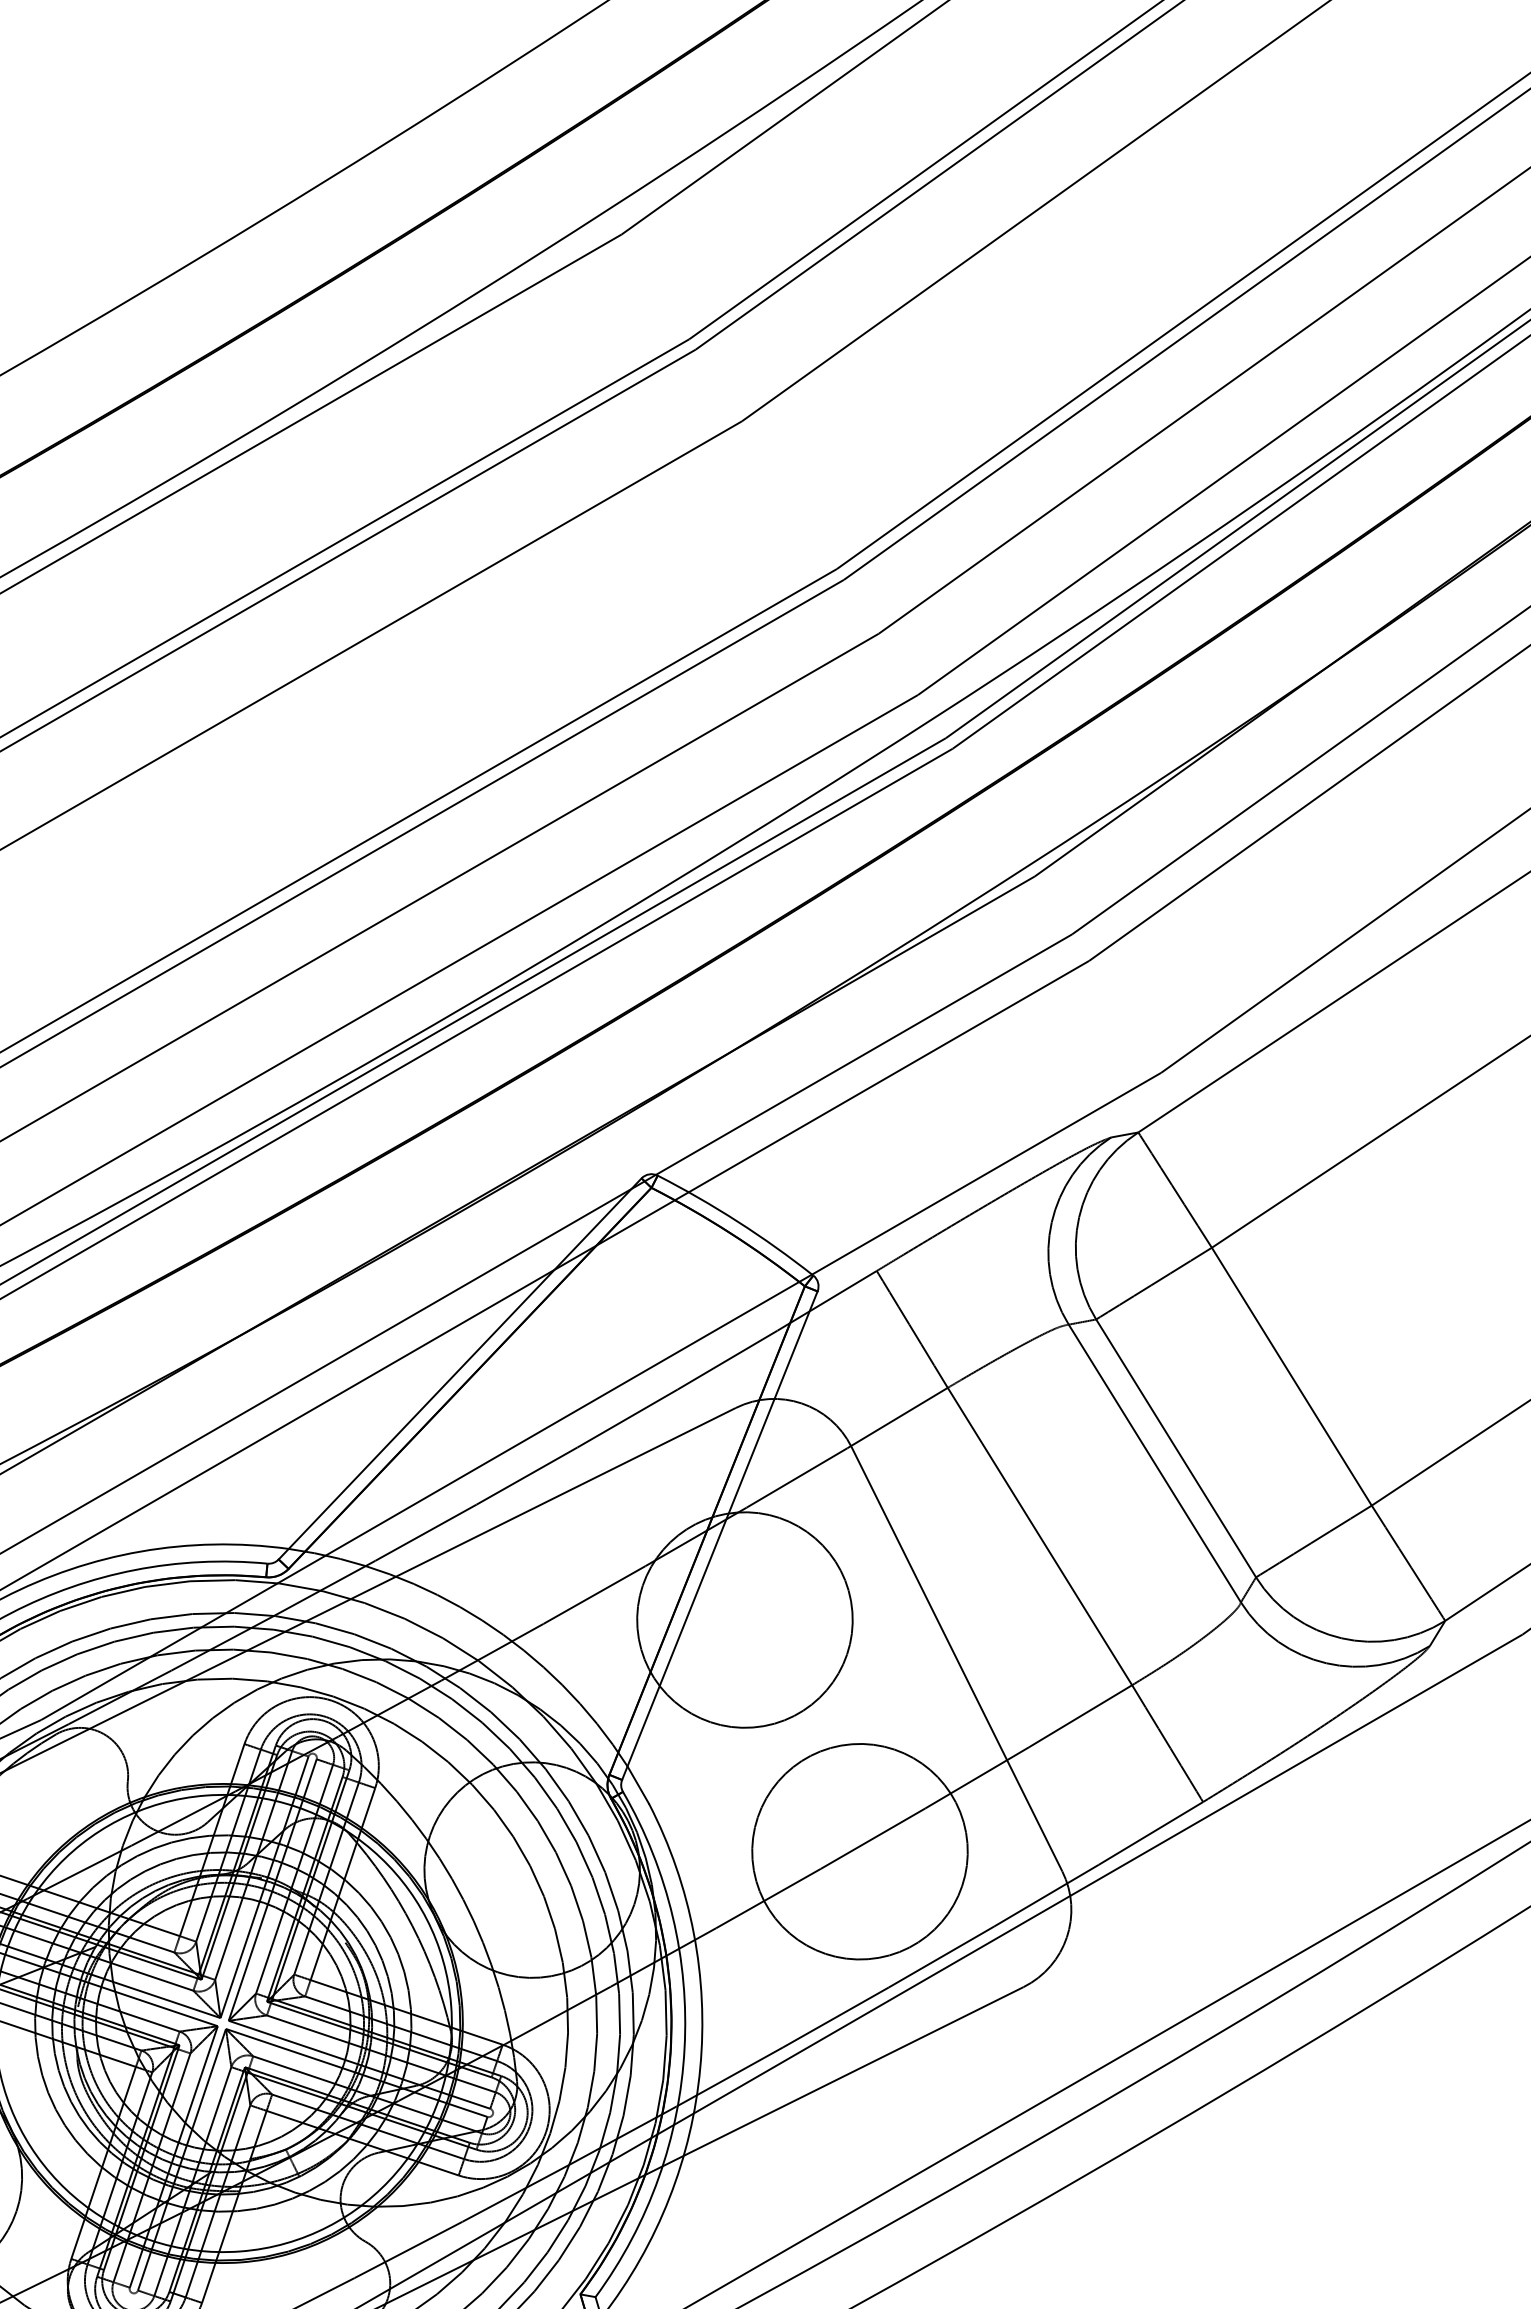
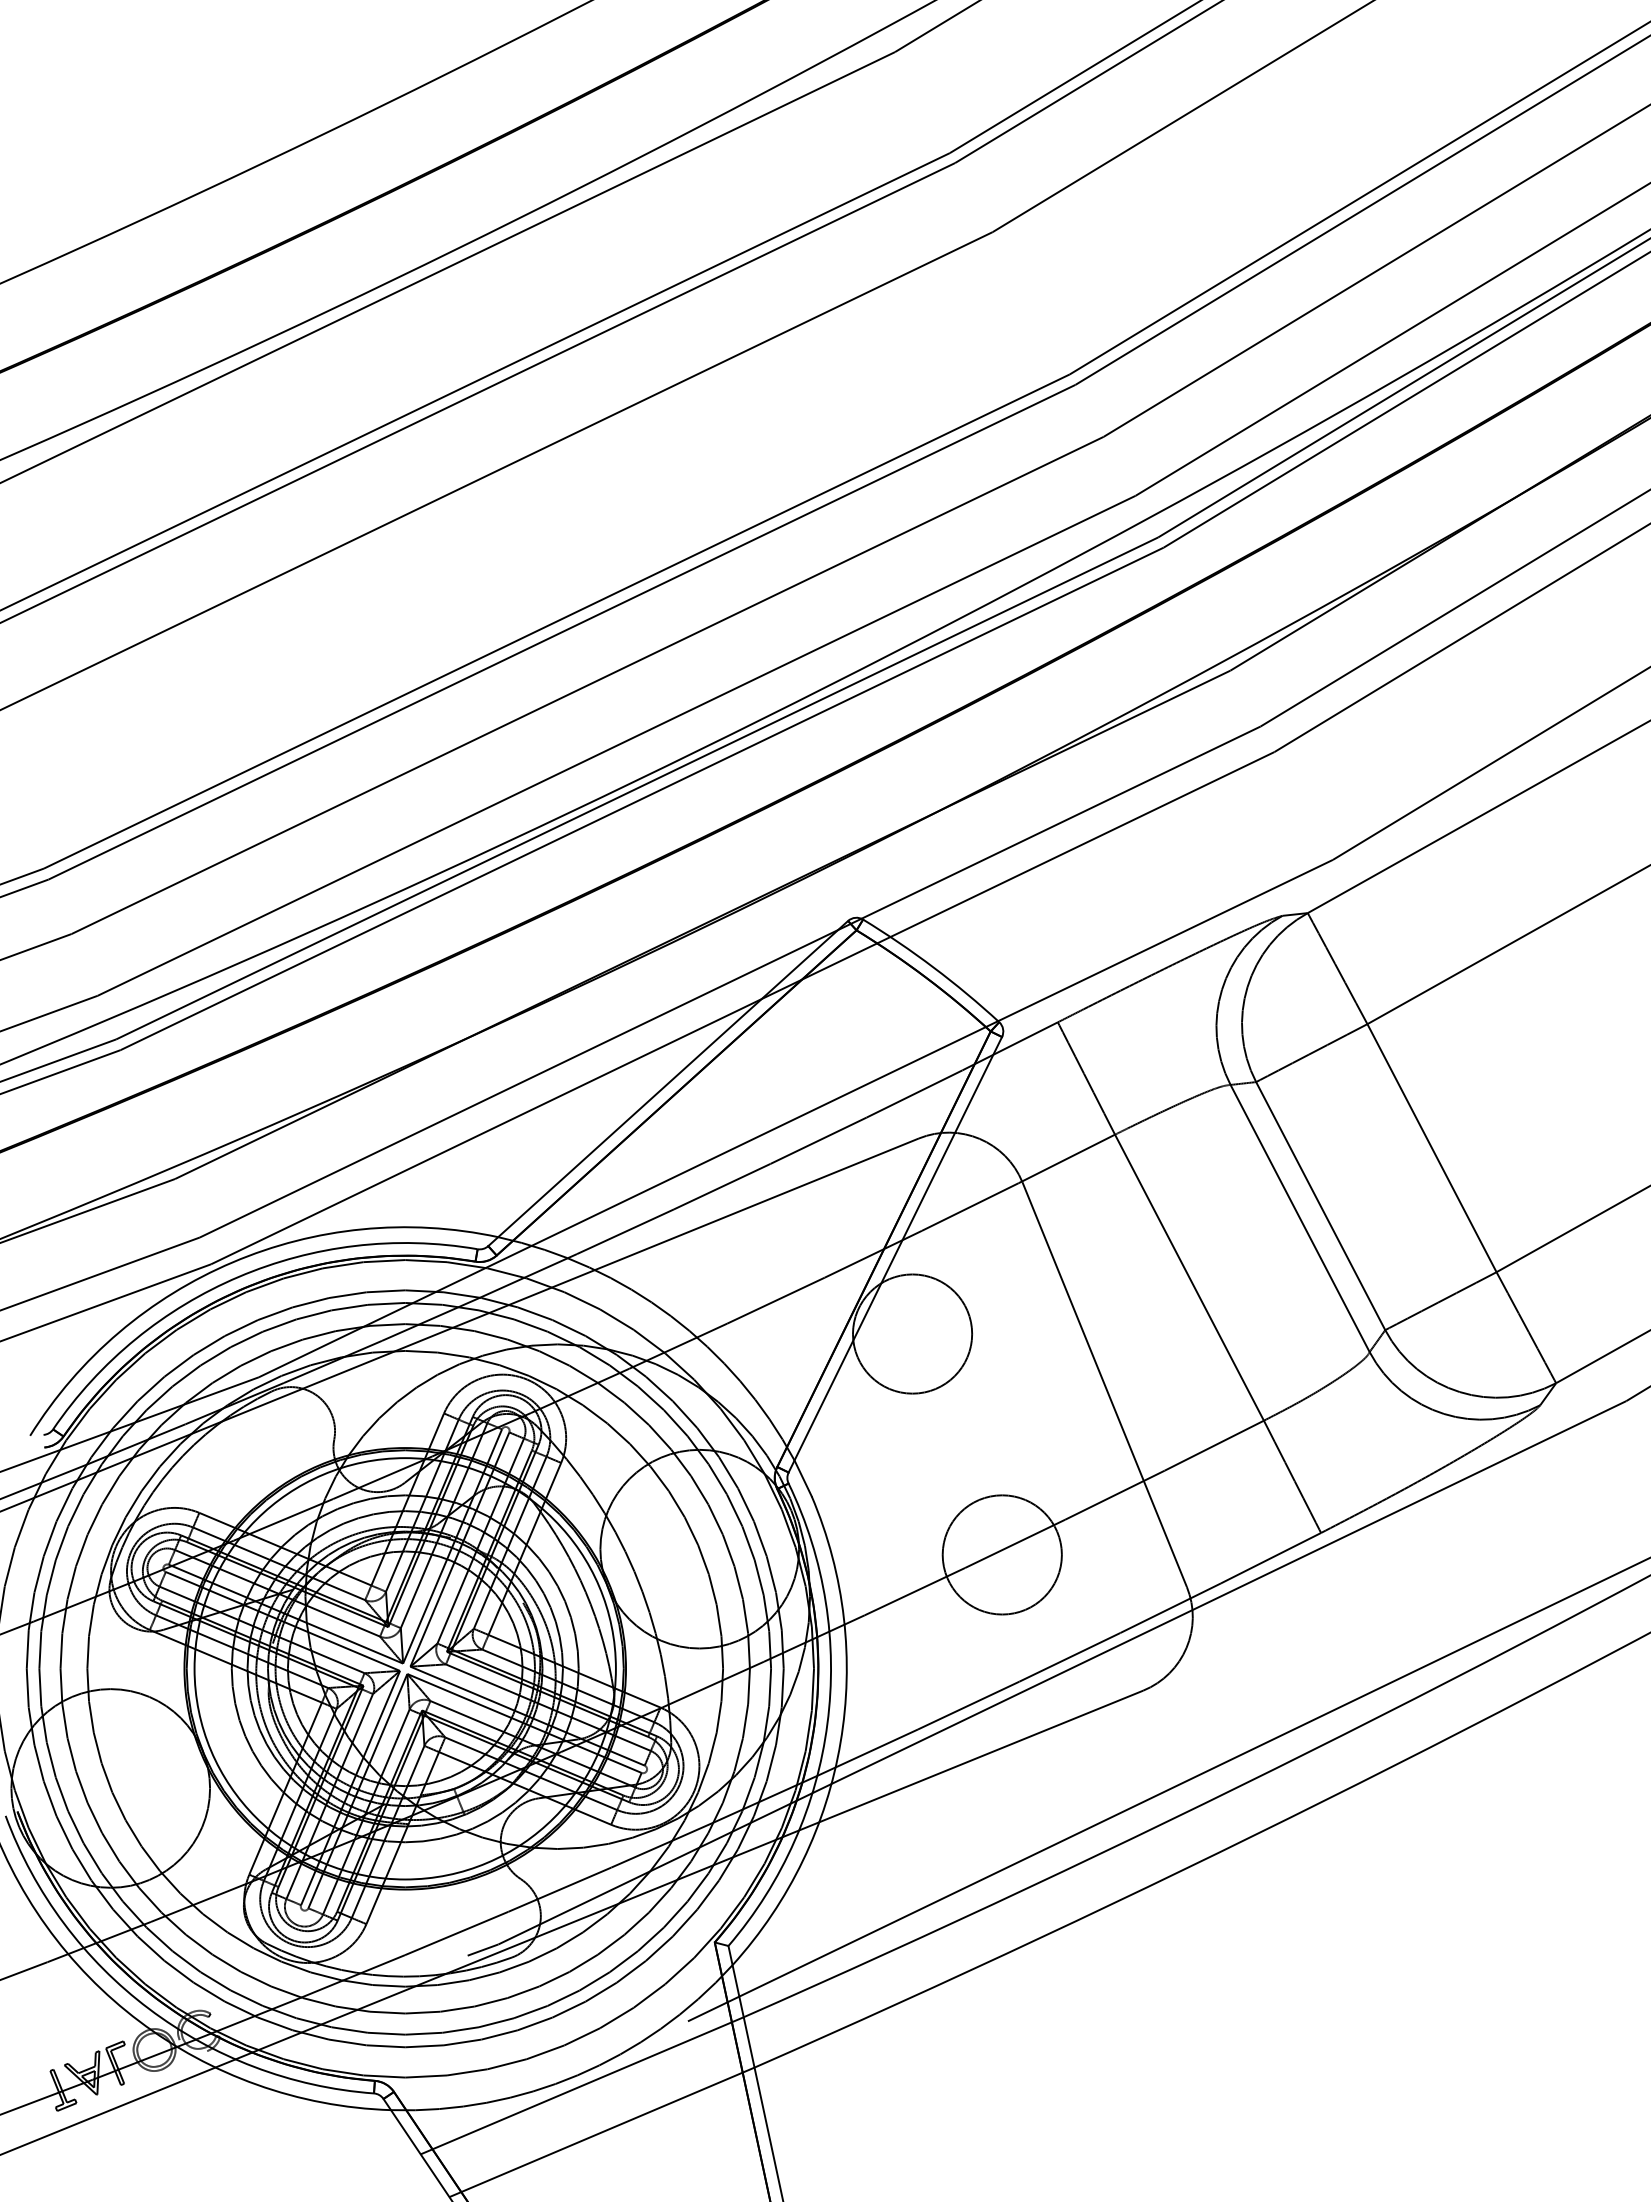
circle: (744, 1619) -> (912, 1333), size x0.6
circle: (859, 1851) -> (1001, 1554), size x0.6

